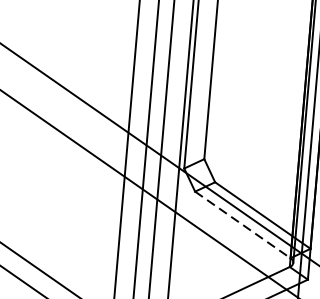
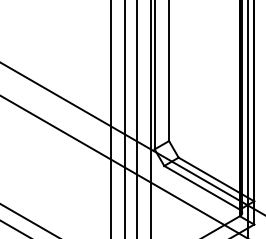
line: (243, 224) -> (202, 187), dashed -> solid

